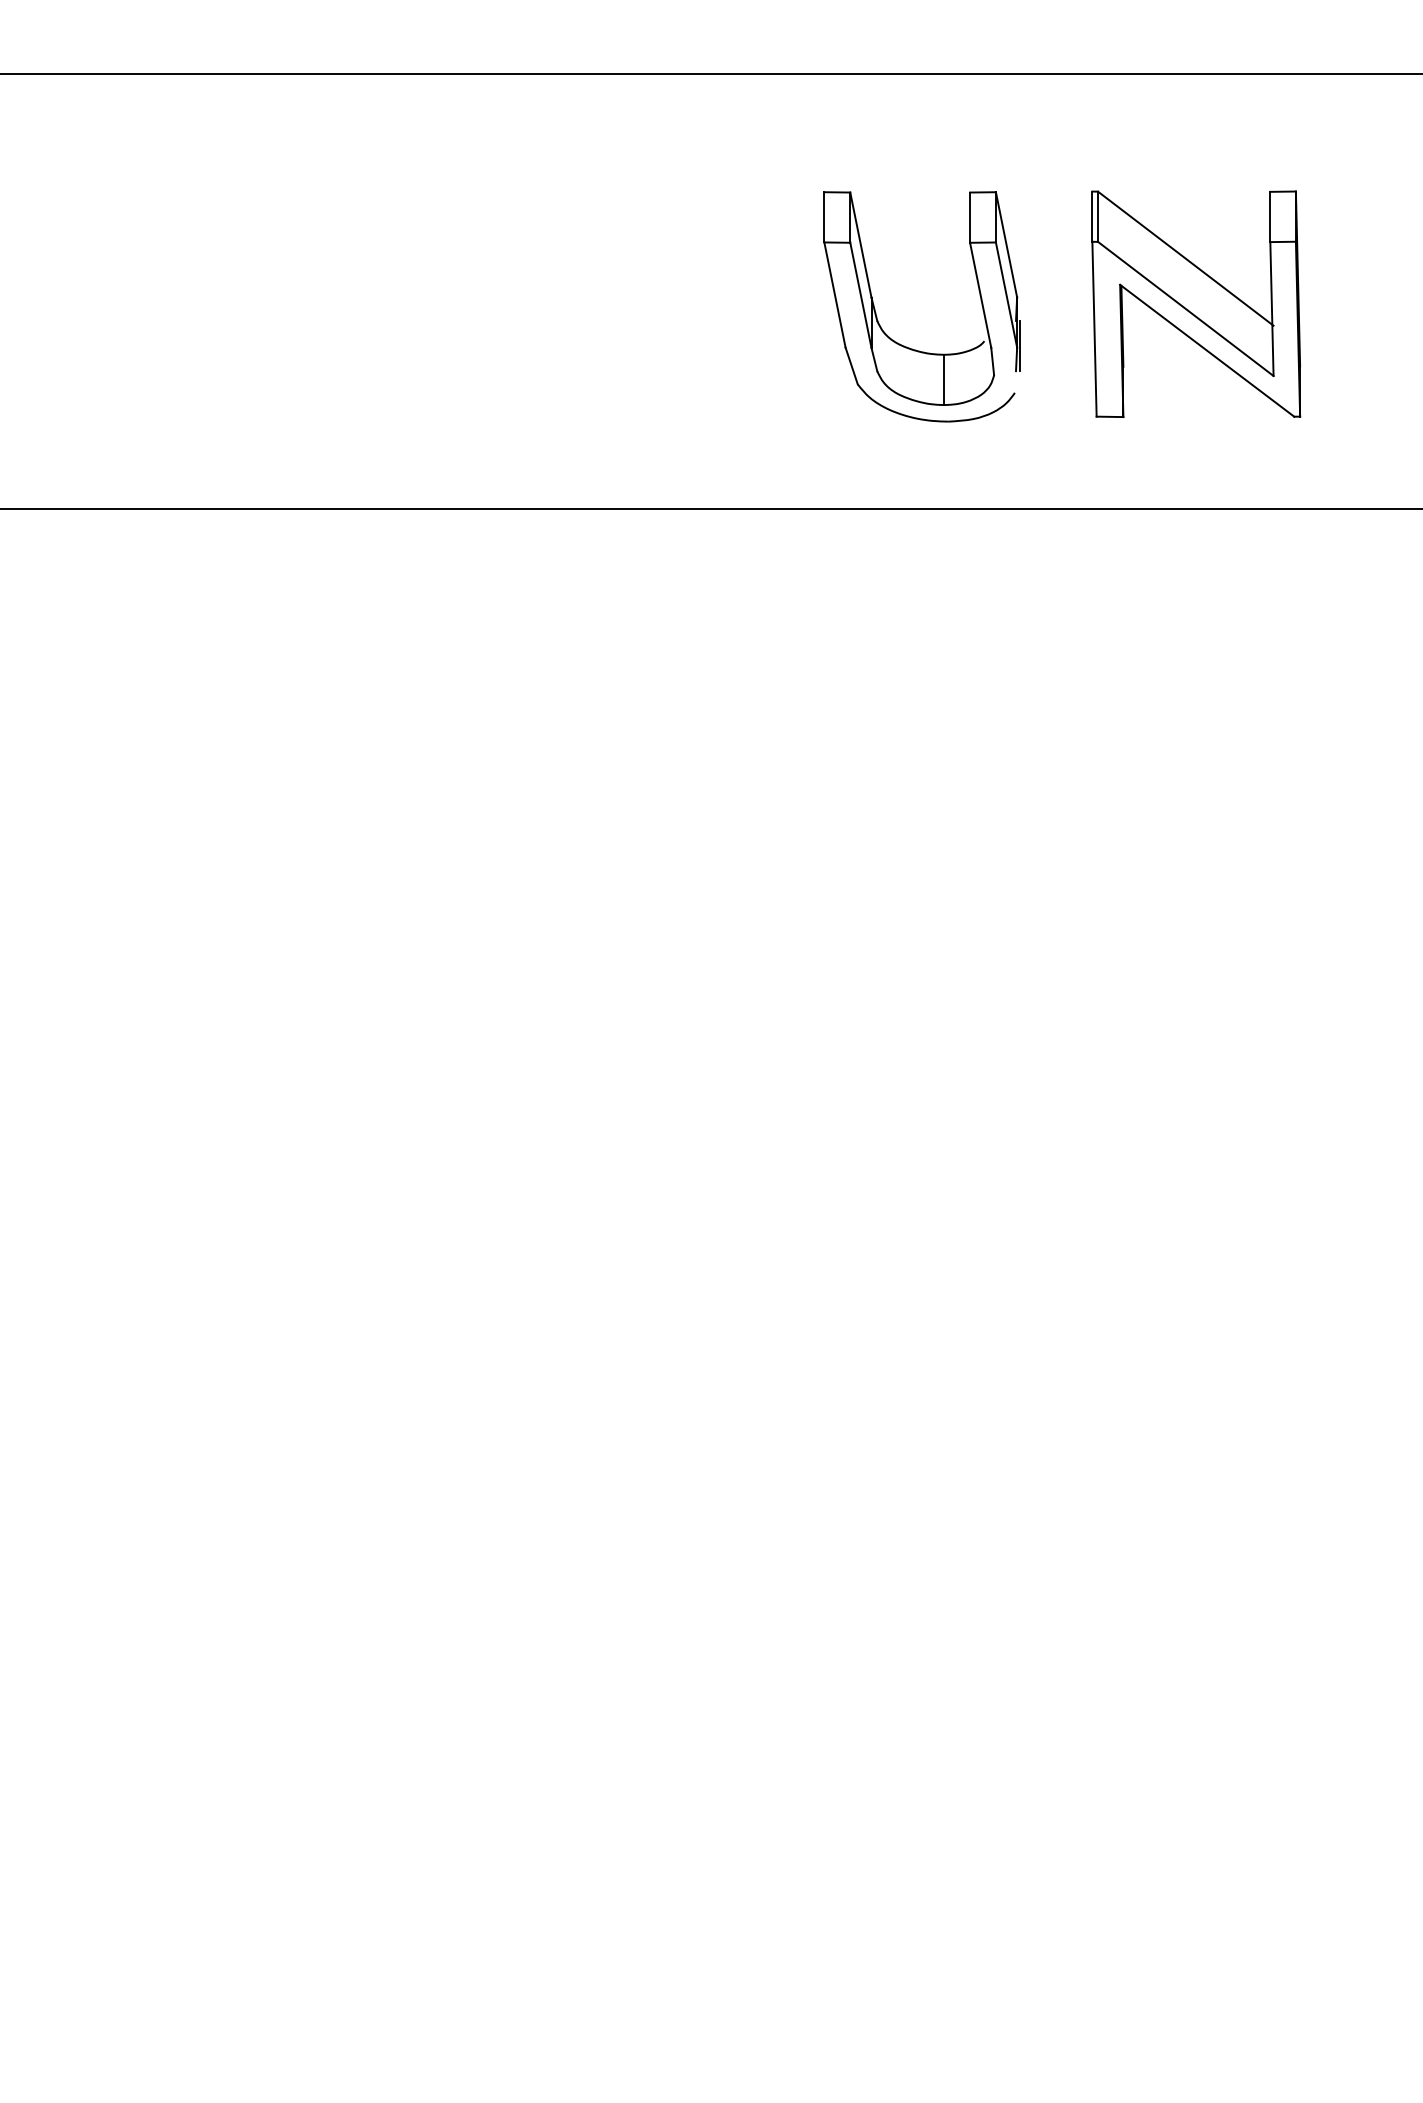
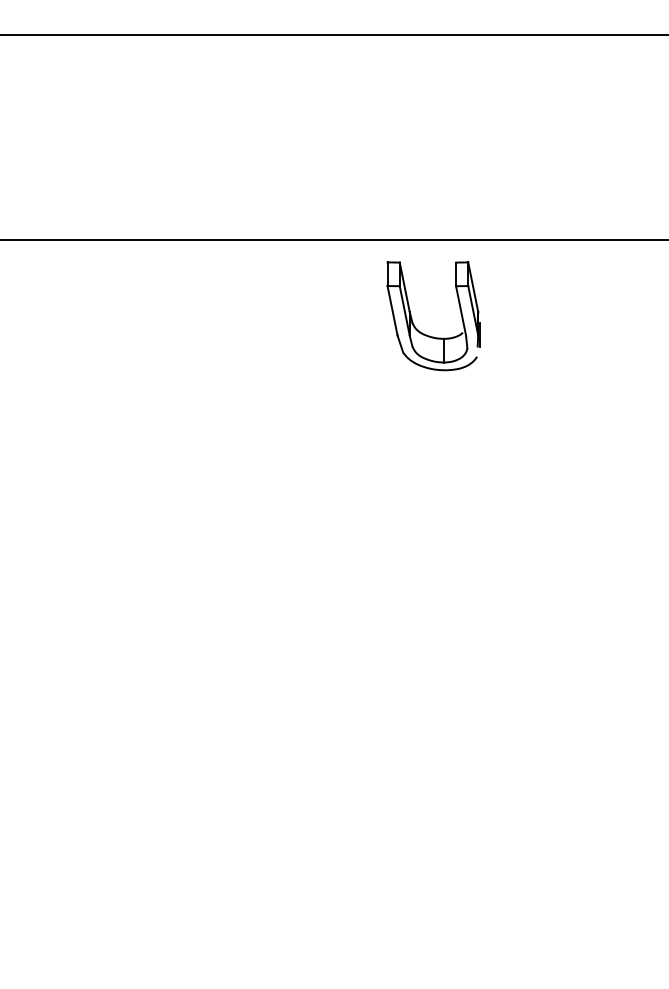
part: (1196, 305) -> (562, 143), removed
part: (902, 343) -> (424, 333), moved

